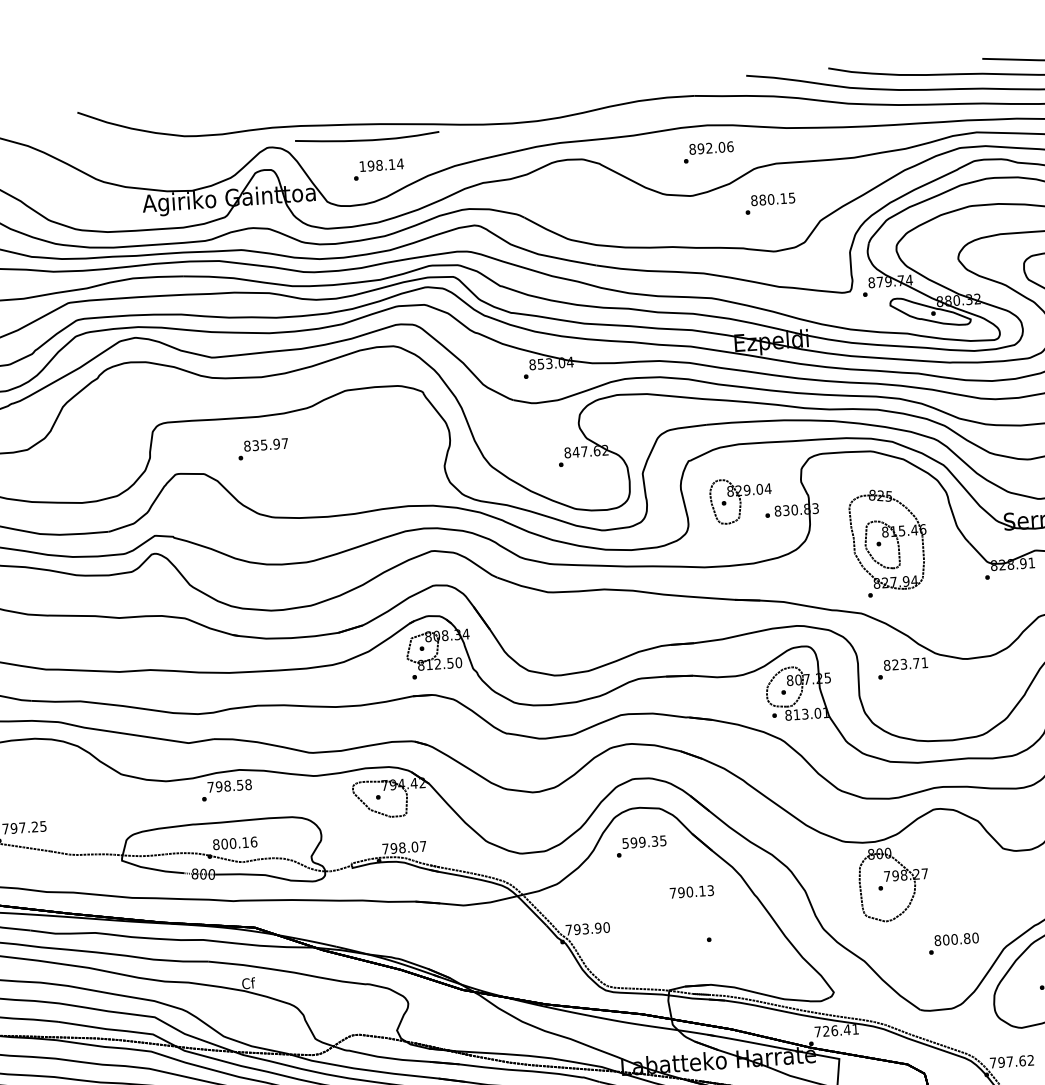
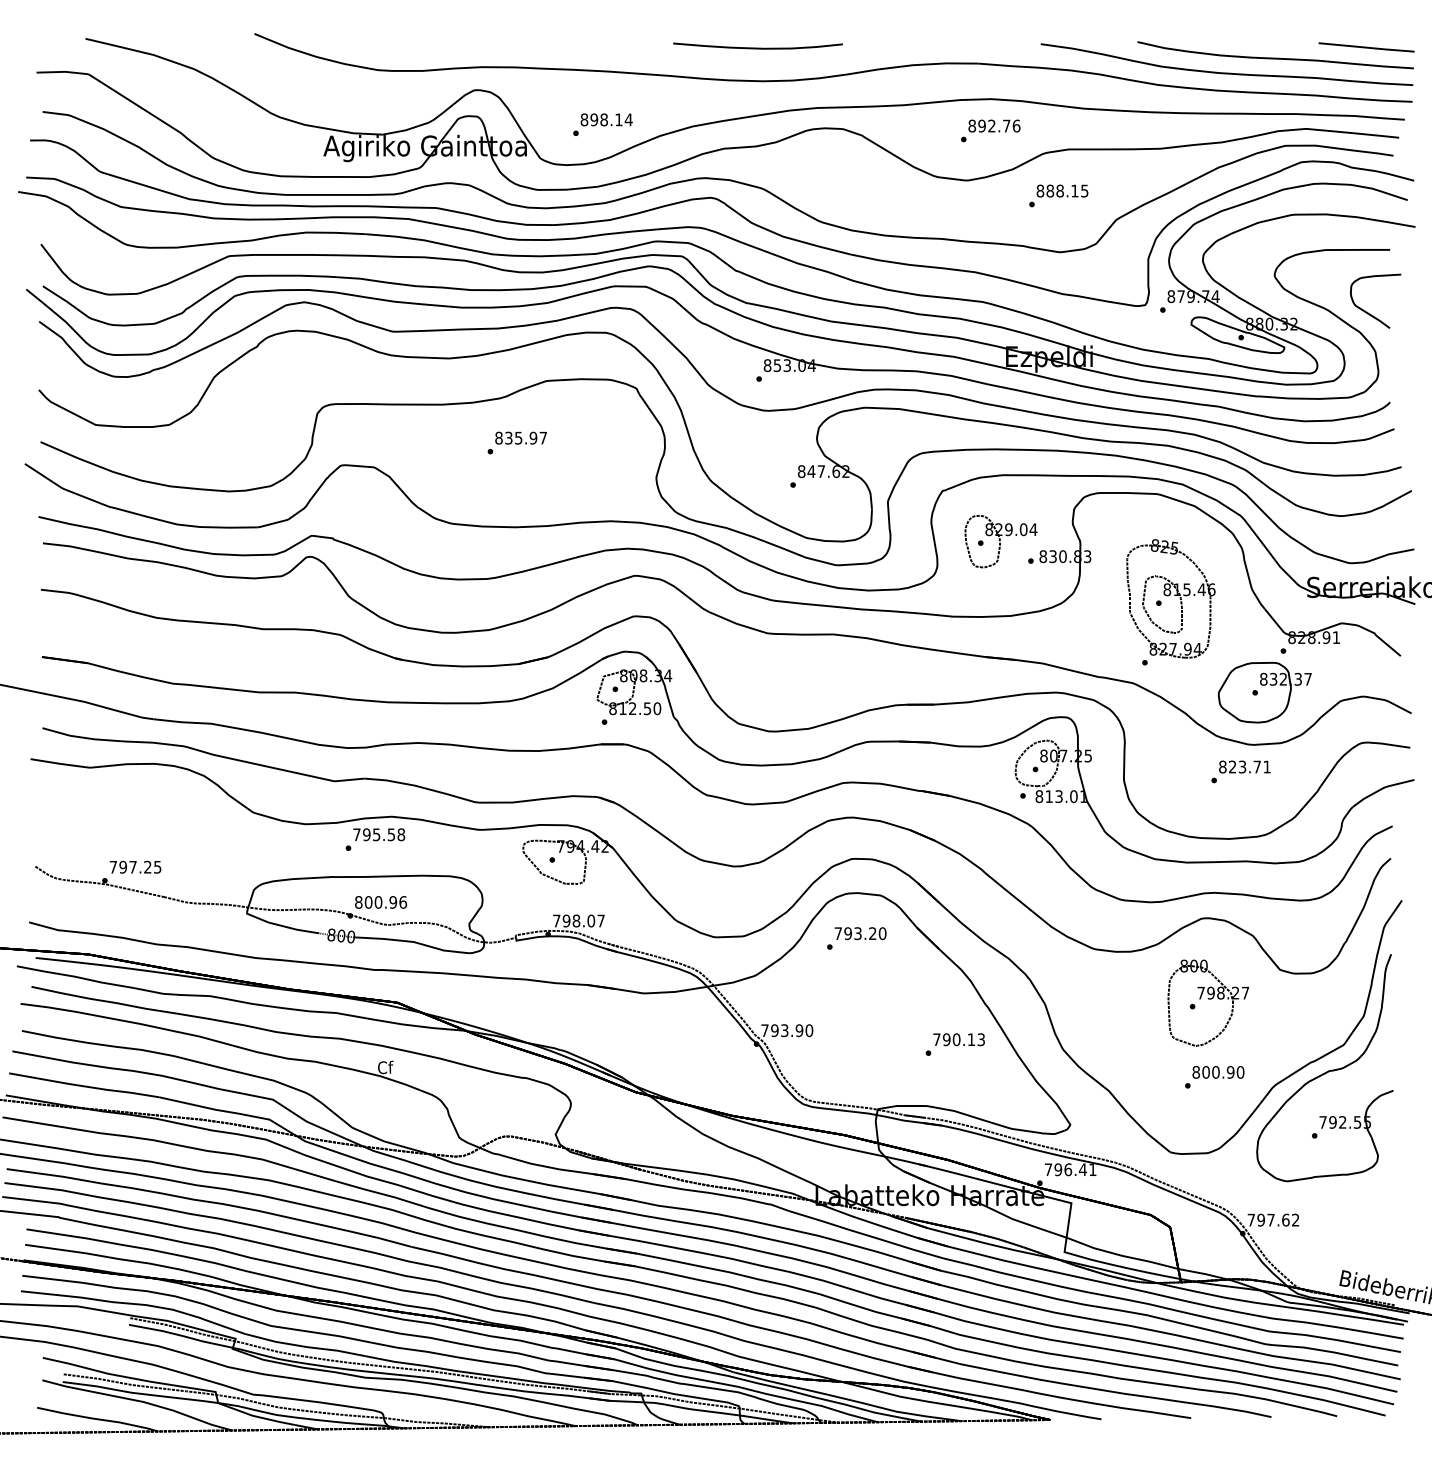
curve: (366, 139) -> (757, 47), moved
text: (721, 146) -> (1006, 125), 892.06 -> 892.76
text: (362, 166) -> (584, 119), 198.14 -> 898.14
text: (770, 199) -> (1059, 191), 880.15 -> 888.15
text: (262, 448) -> (516, 442), moved
part: (973, 613) -> (1264, 692), added
text: (902, 668) -> (1240, 771), moved
text: (227, 785) -> (376, 834), 798.58 -> 795.58
text: (245, 842) -> (393, 902), 800.16 -> 800.96
text: (644, 842) -> (860, 933), 599.35 -> 793.20
part: (894, 883) -> (1208, 1002), moved
text: (691, 891) -> (958, 1039), moved
text: (966, 938) -> (1230, 1072), 800.80 -> 800.90
text: (826, 1031) -> (1058, 1169), 726.41 -> 796.41

